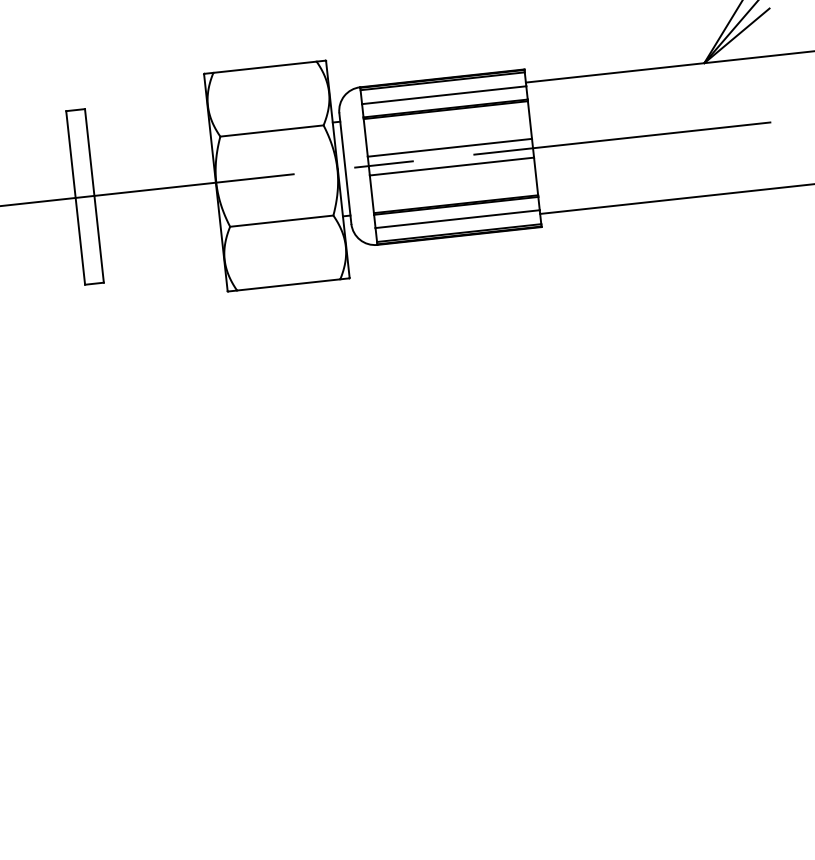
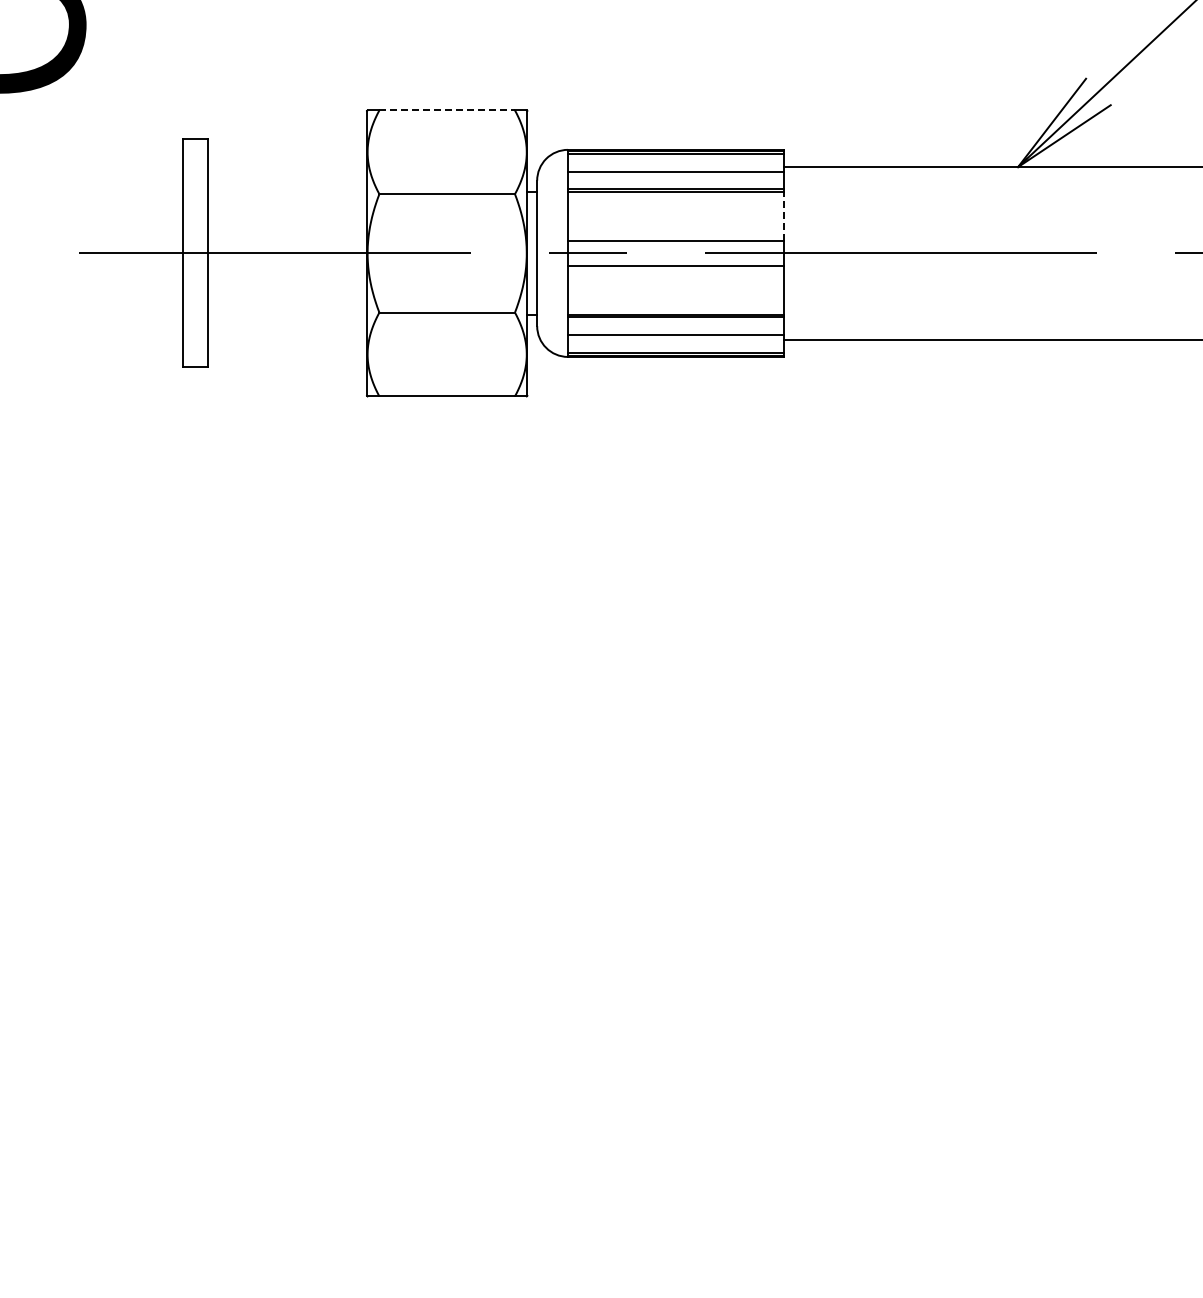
line: (265, 67) -> (447, 110), solid -> dashed
line: (529, 120) -> (783, 216), solid -> dashed

